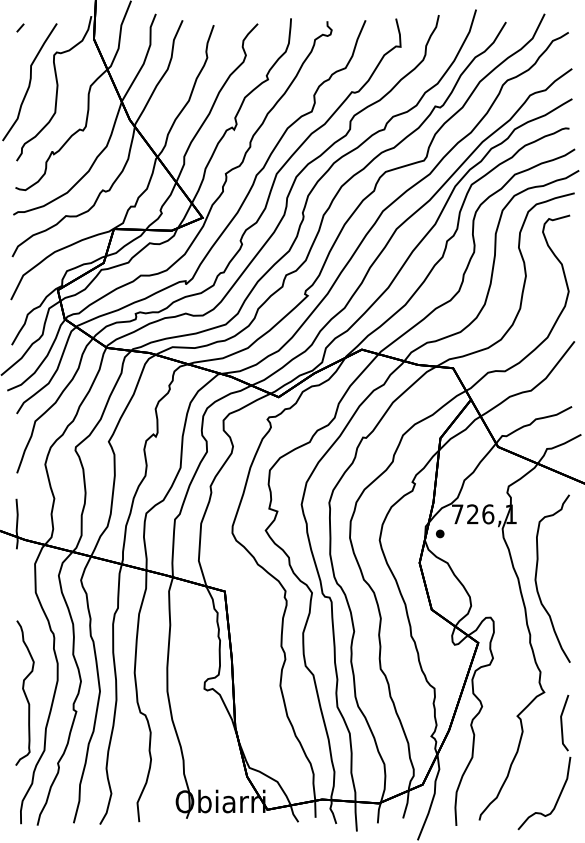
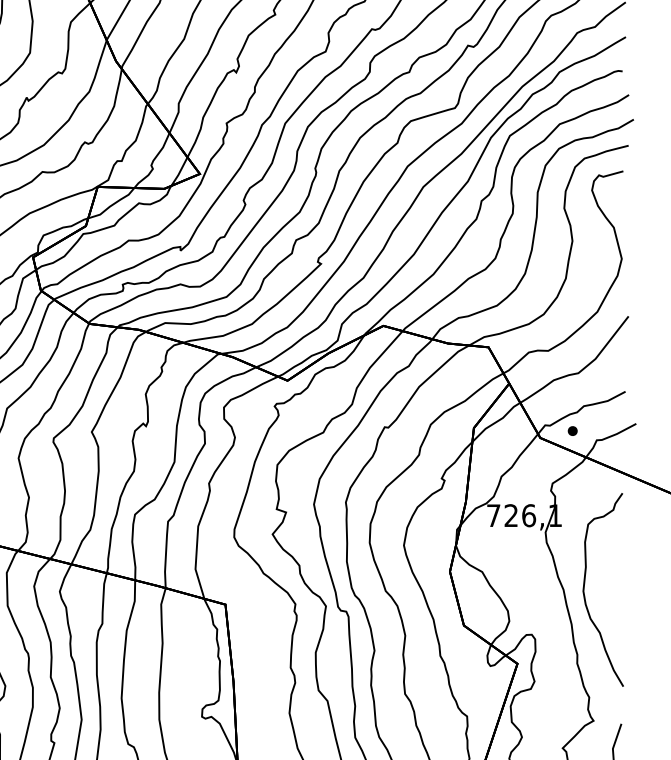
part: (440, 533) -> (573, 430), moved

